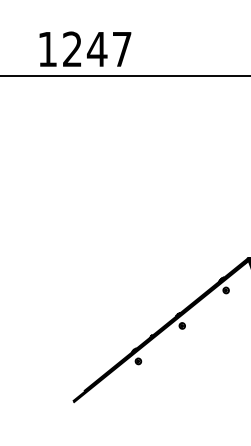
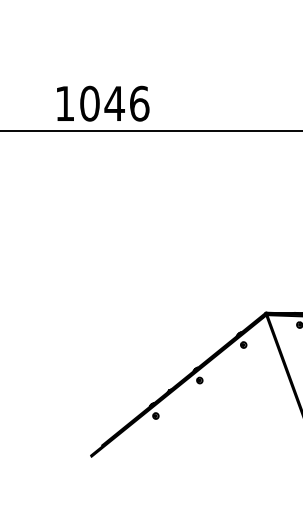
text: (97, 49) -> (114, 103), 1247 -> 1046

